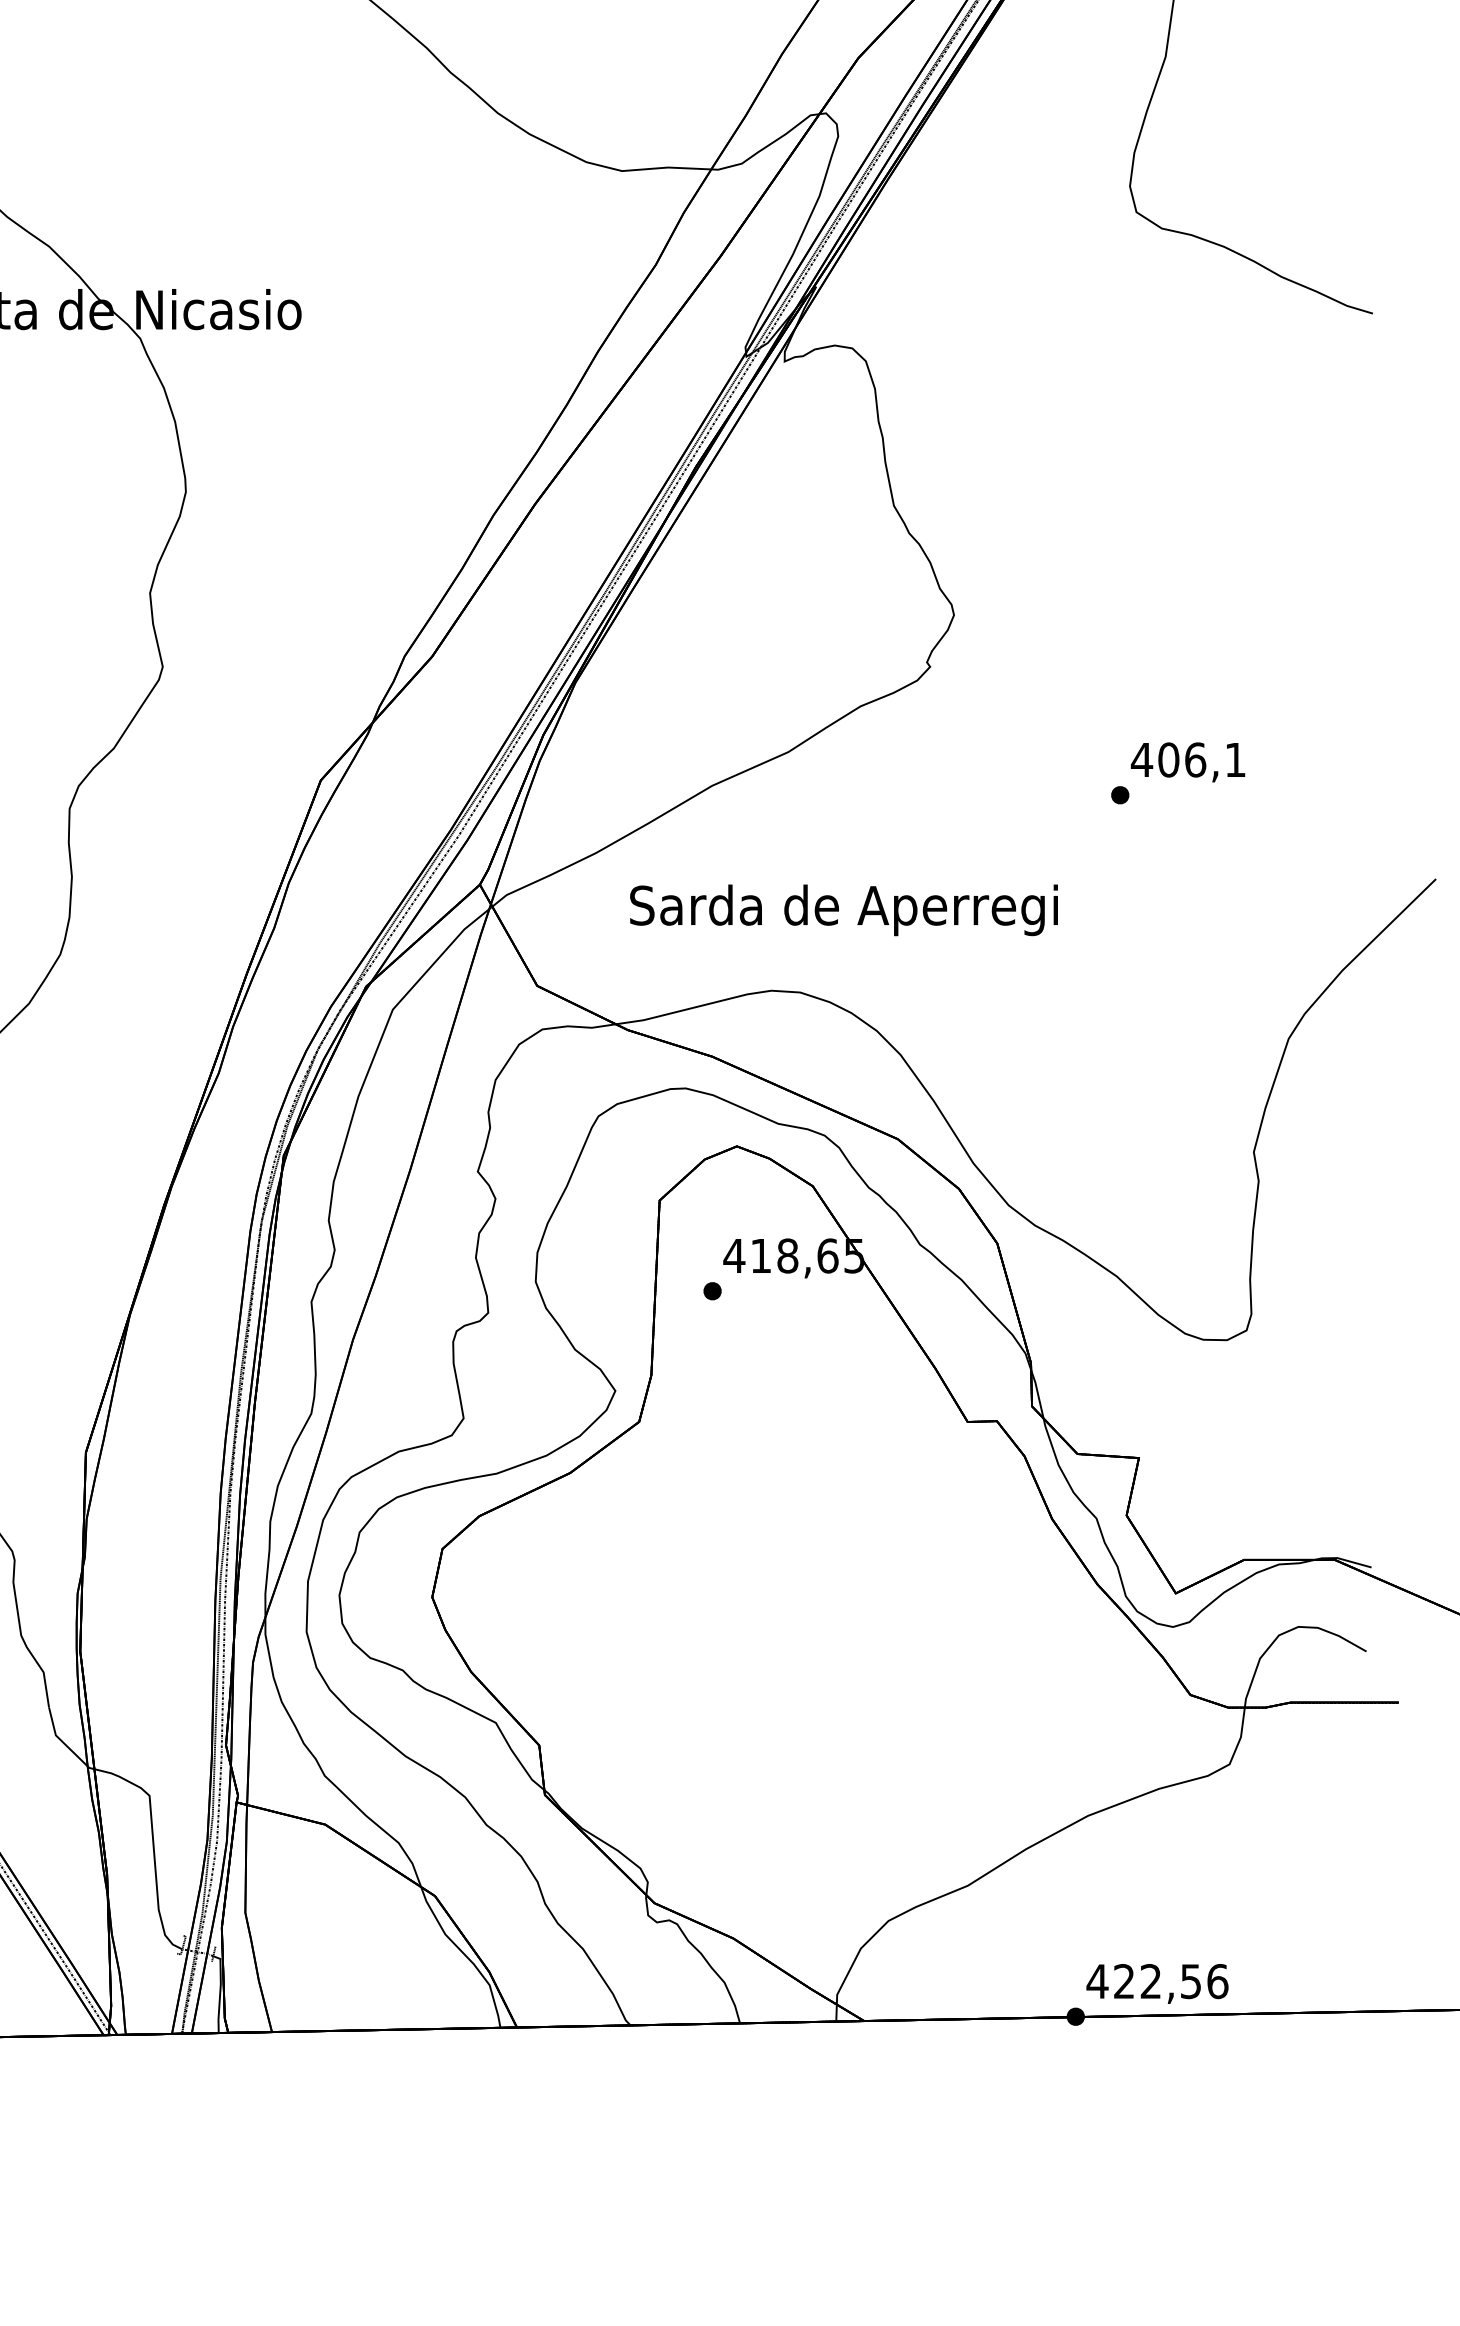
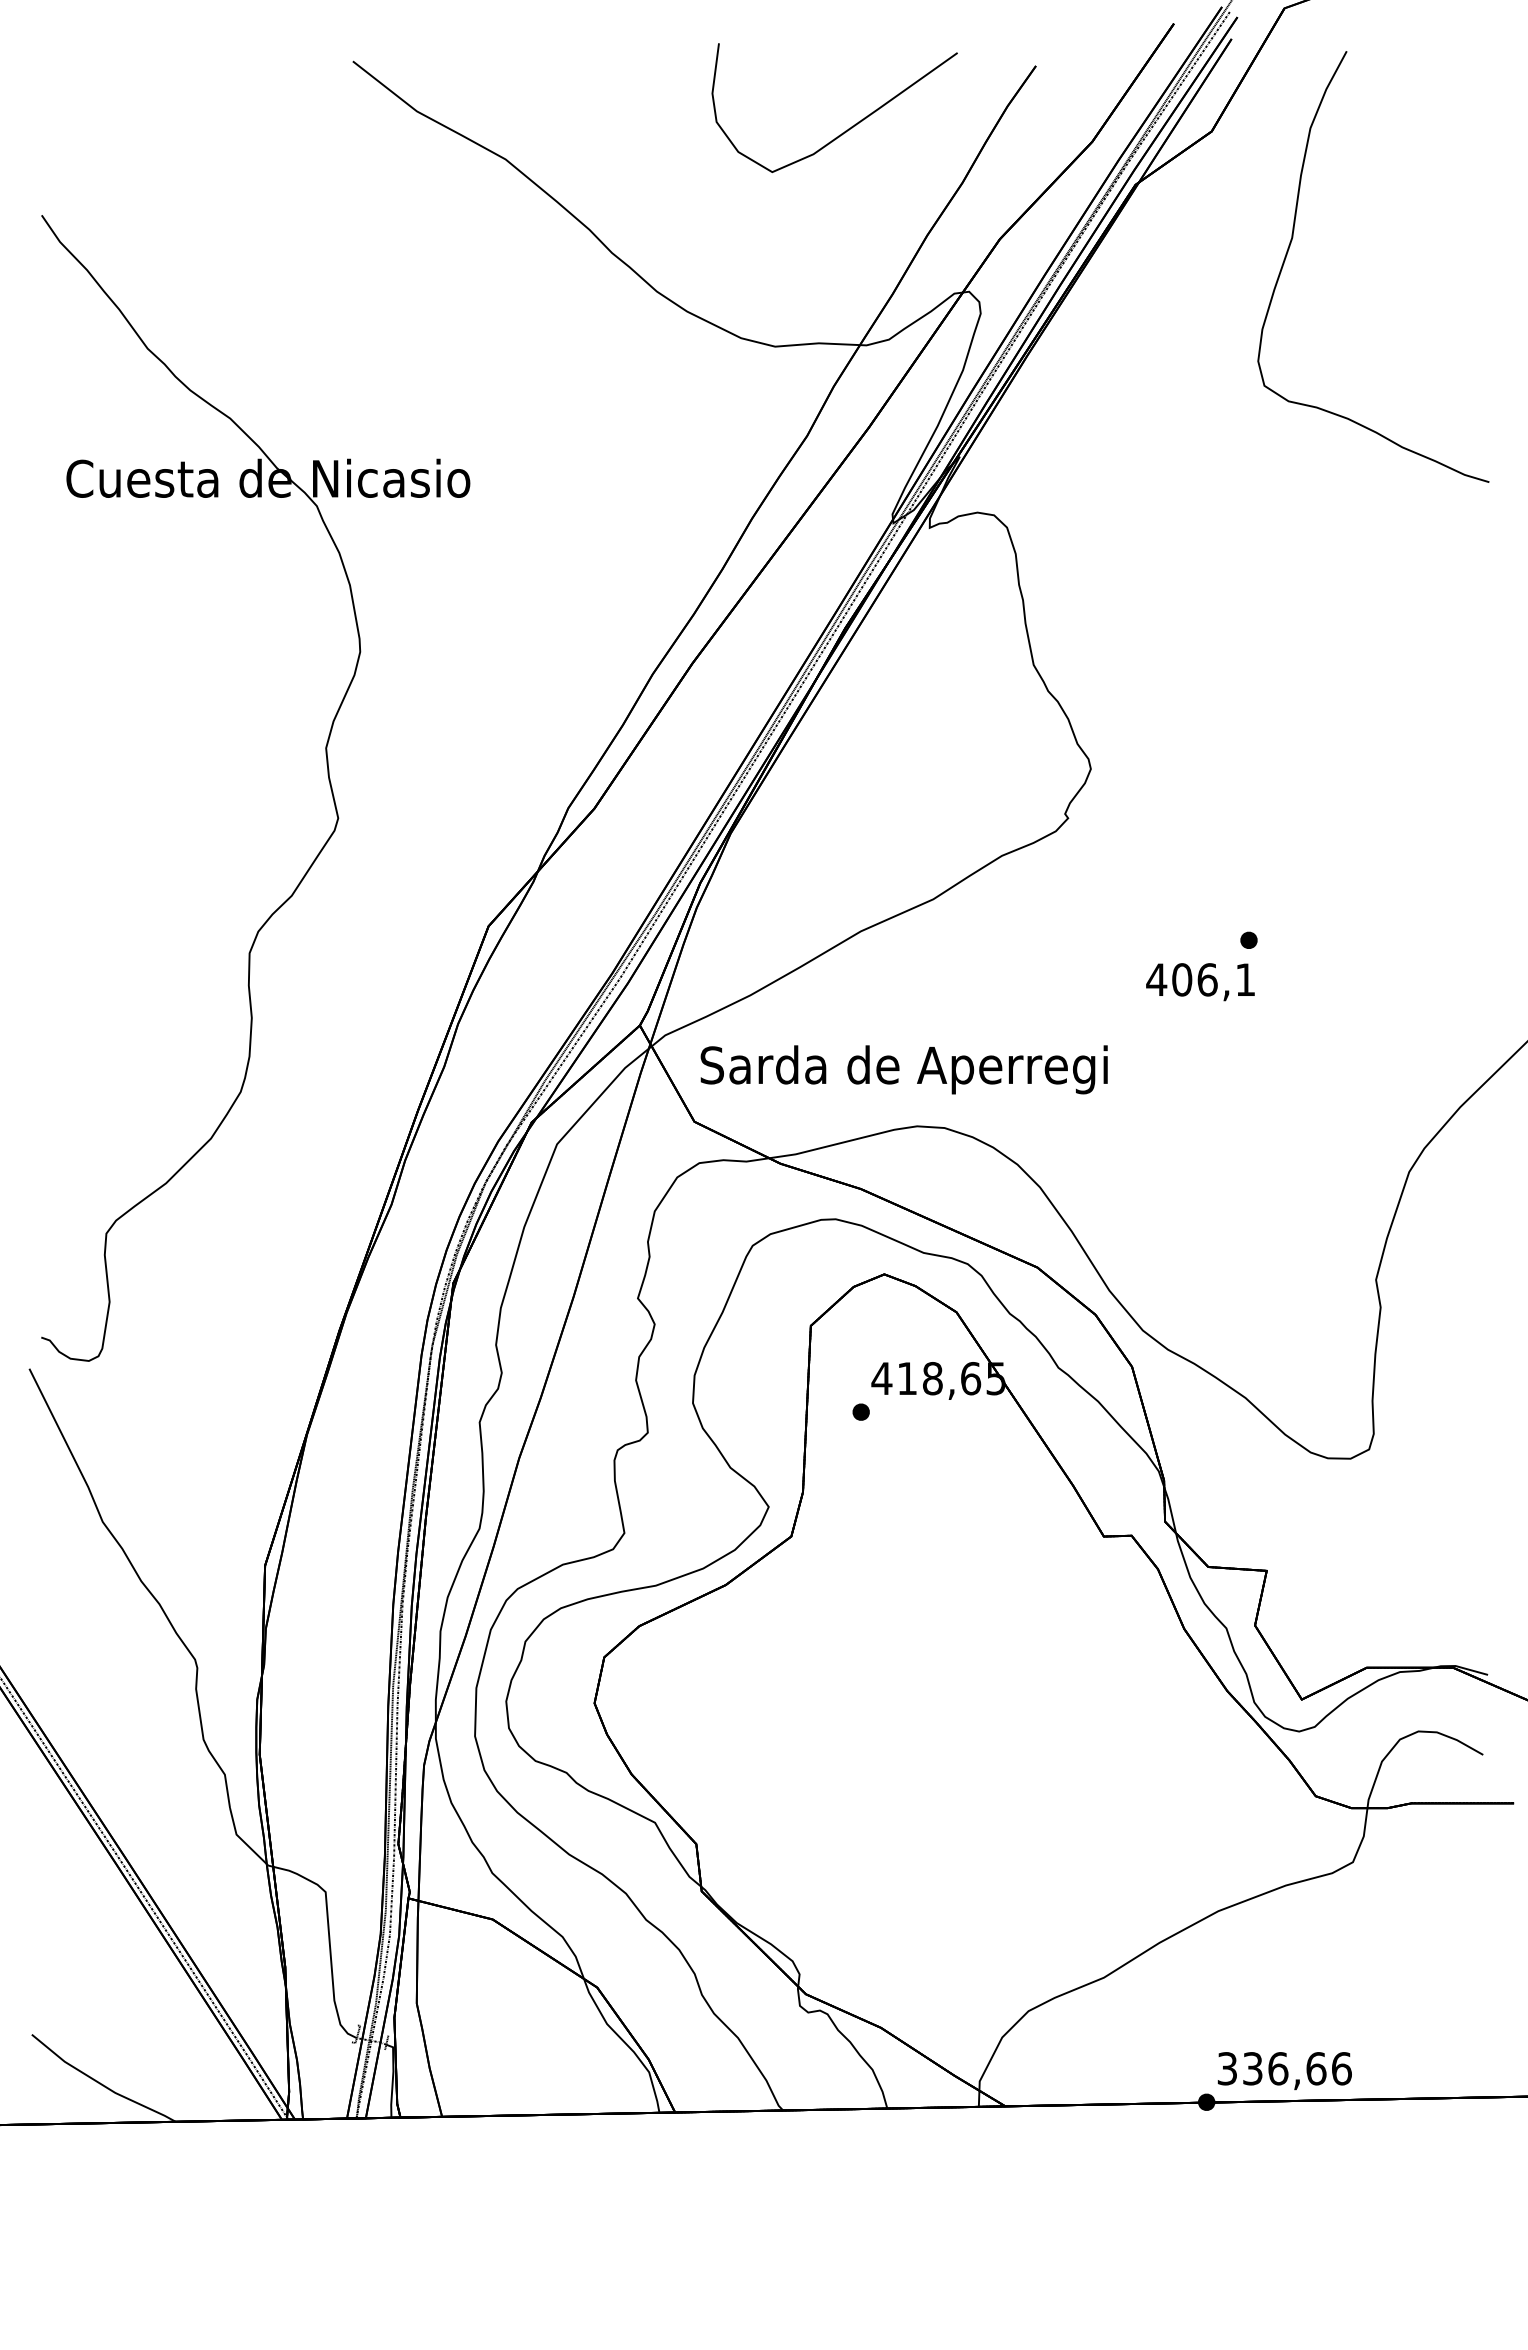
text: (1188, 762) -> (1200, 982), moved
text: (843, 909) -> (903, 1069), moved
text: (1143, 1981) -> (1271, 2068), 422,56 -> 336,66

